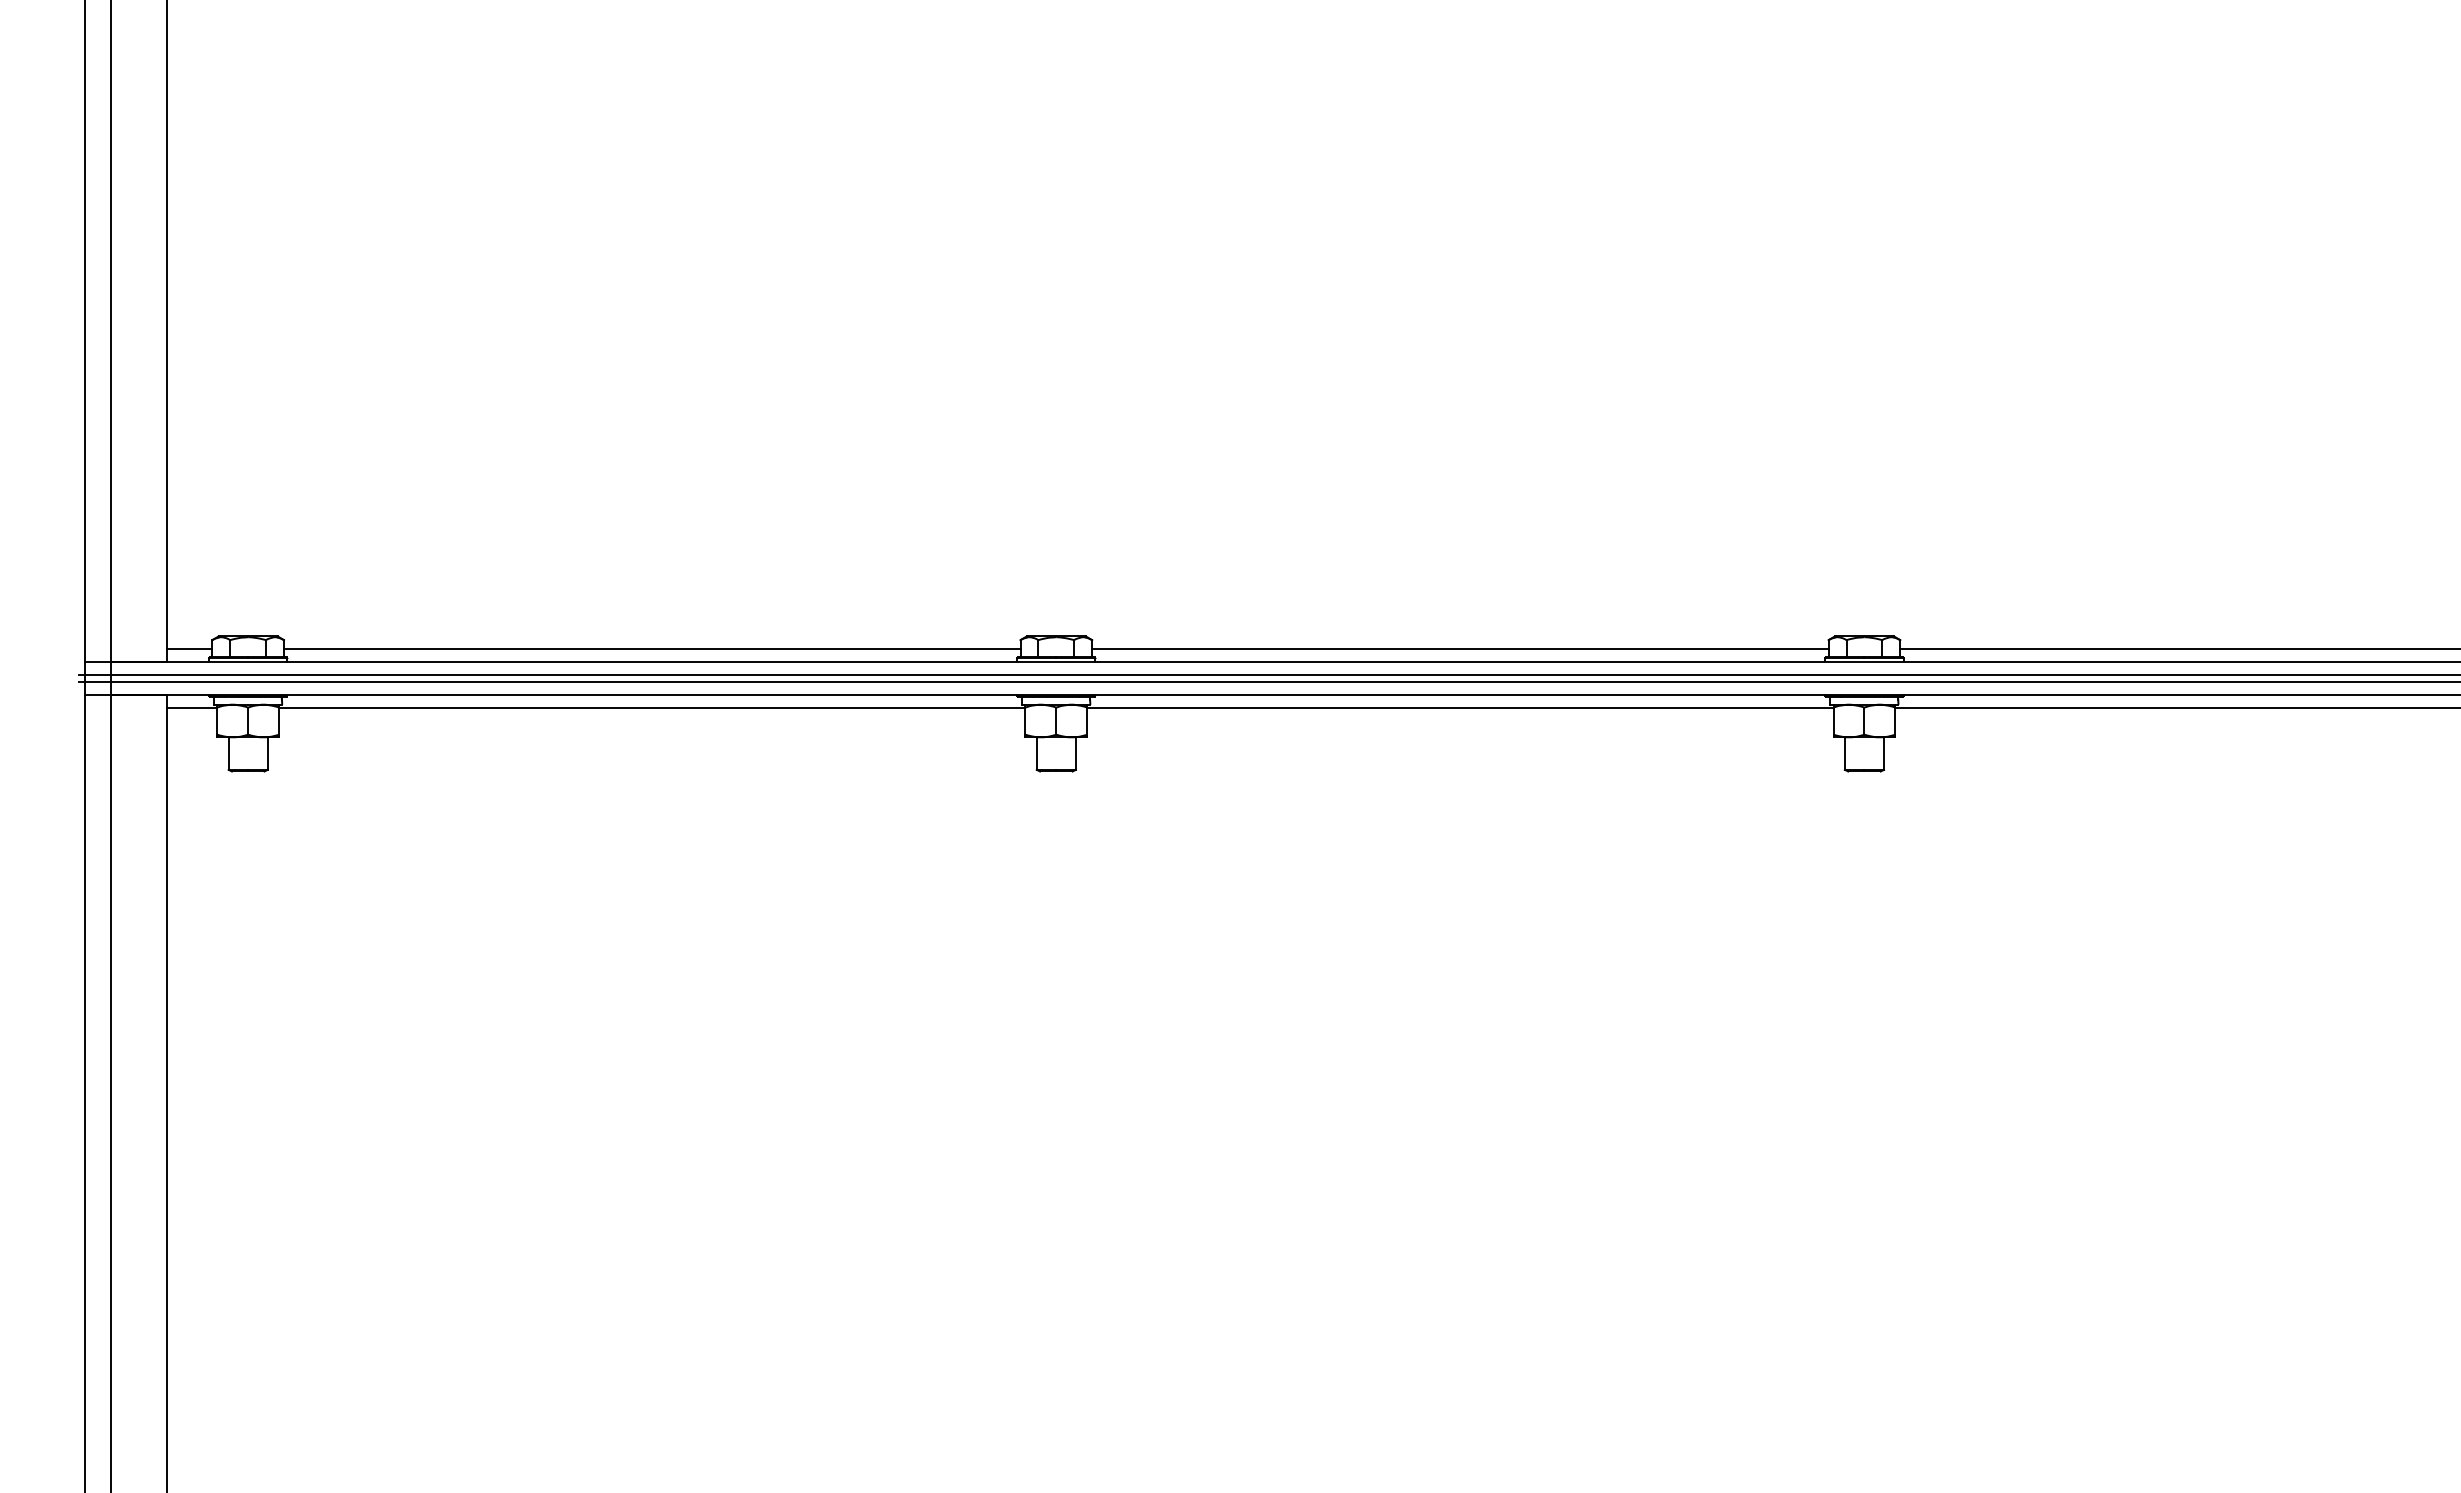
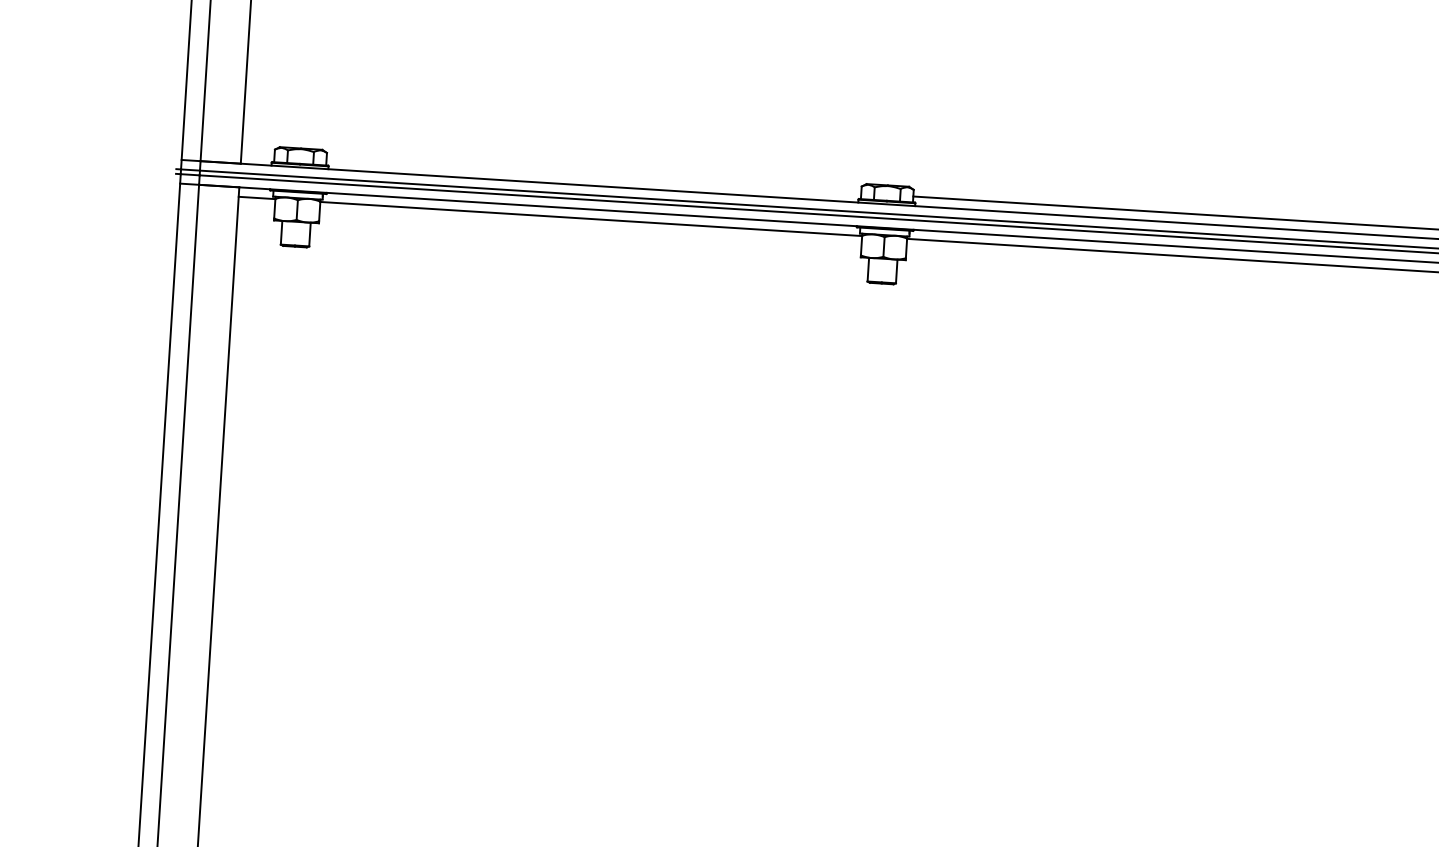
line: (189, 649) -> (257, 155), removed
line: (652, 649) -> (594, 176), removed

